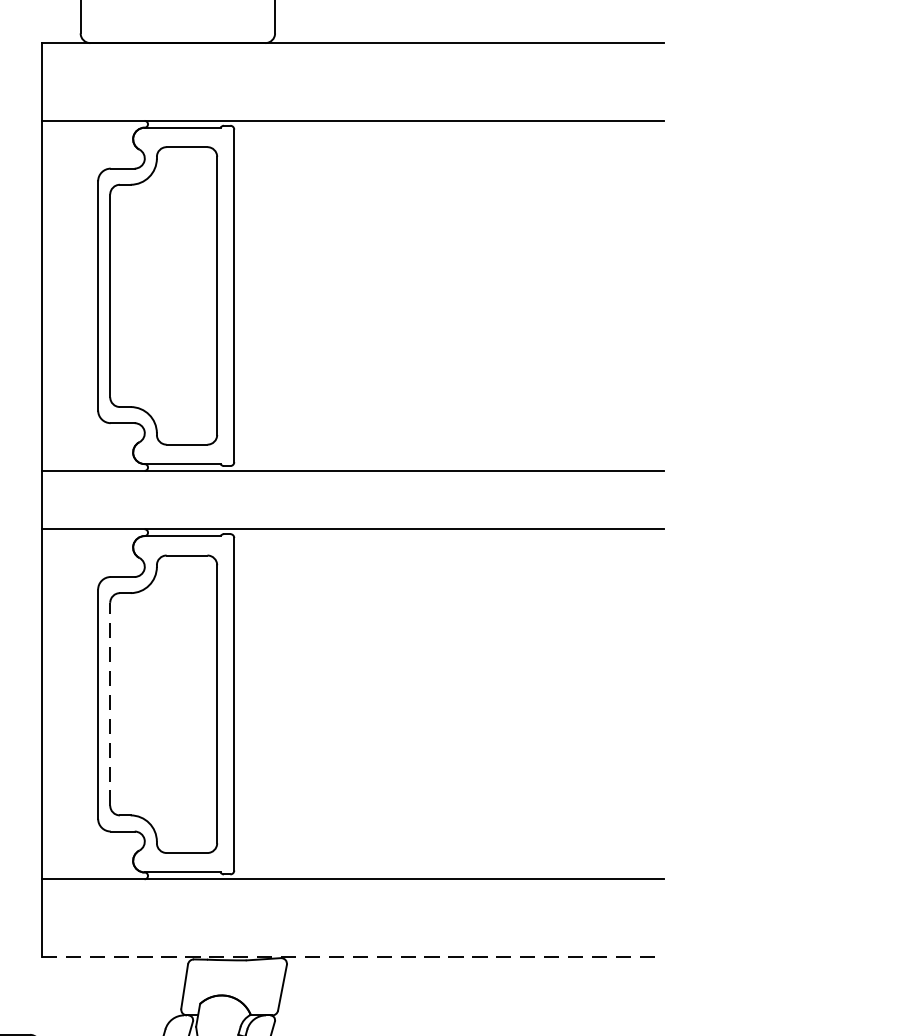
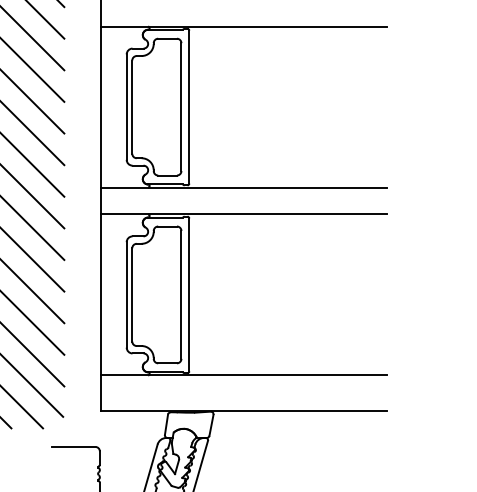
line: (110, 703) -> (132, 294), dashed -> solid
line: (354, 957) -> (244, 411), dashed -> solid

